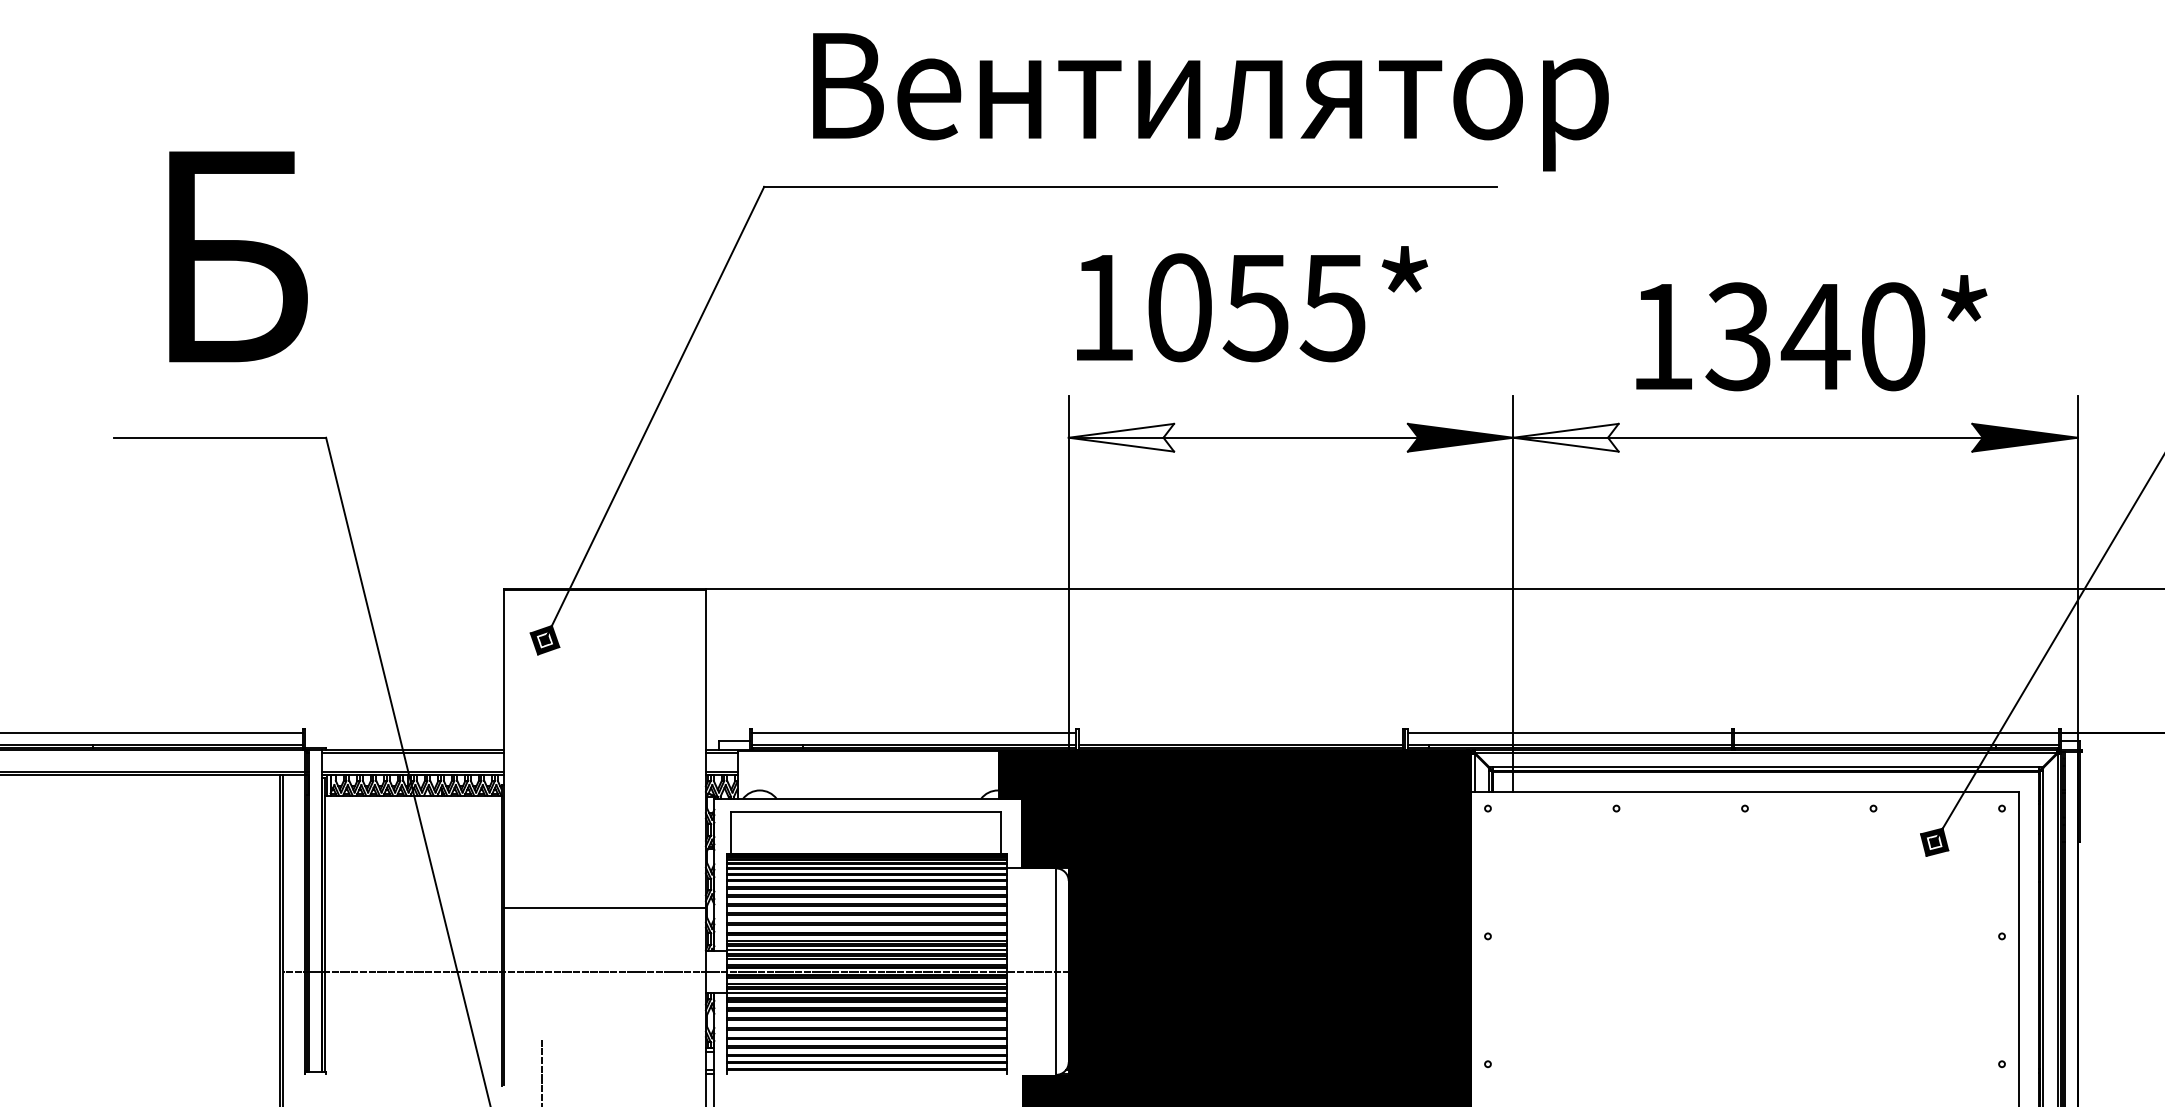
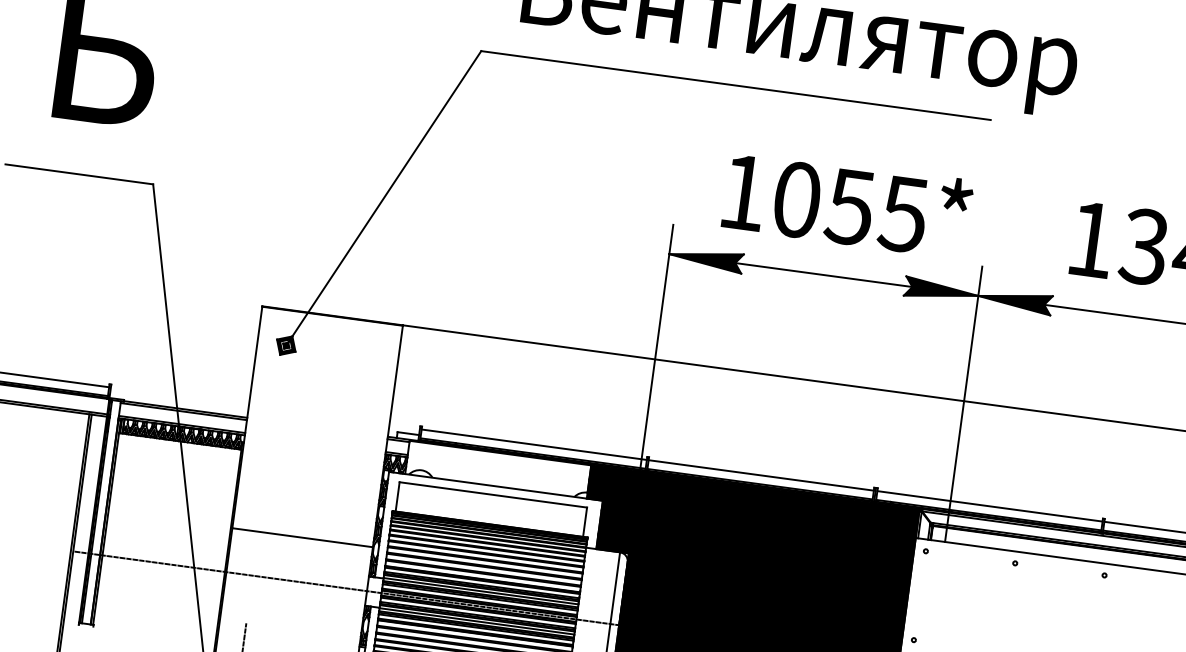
text: (1252, 304) -> (847, 204), moved
fill: (1121, 437) -> (706, 258), added
fill: (1565, 437) -> (1014, 300), added
line: (1240, 732) -> (761, 475), added

